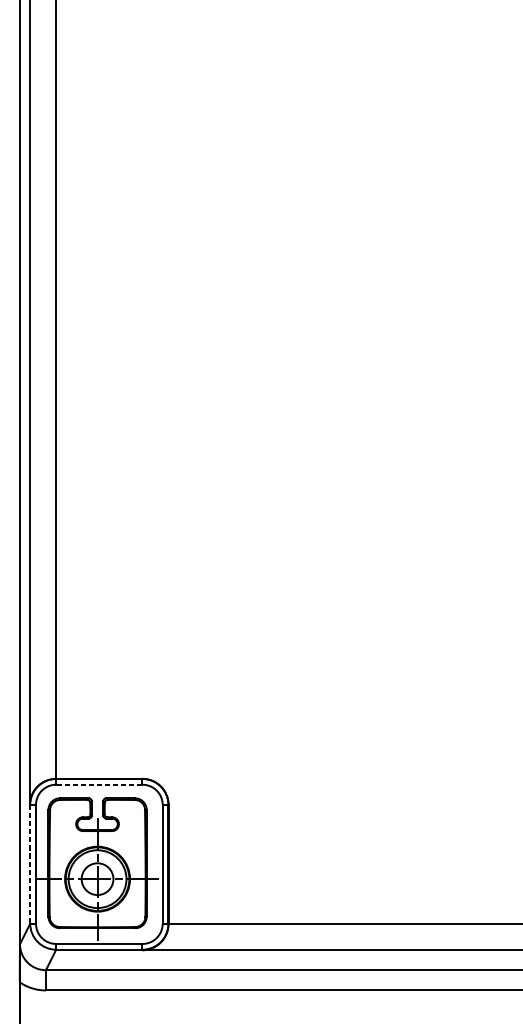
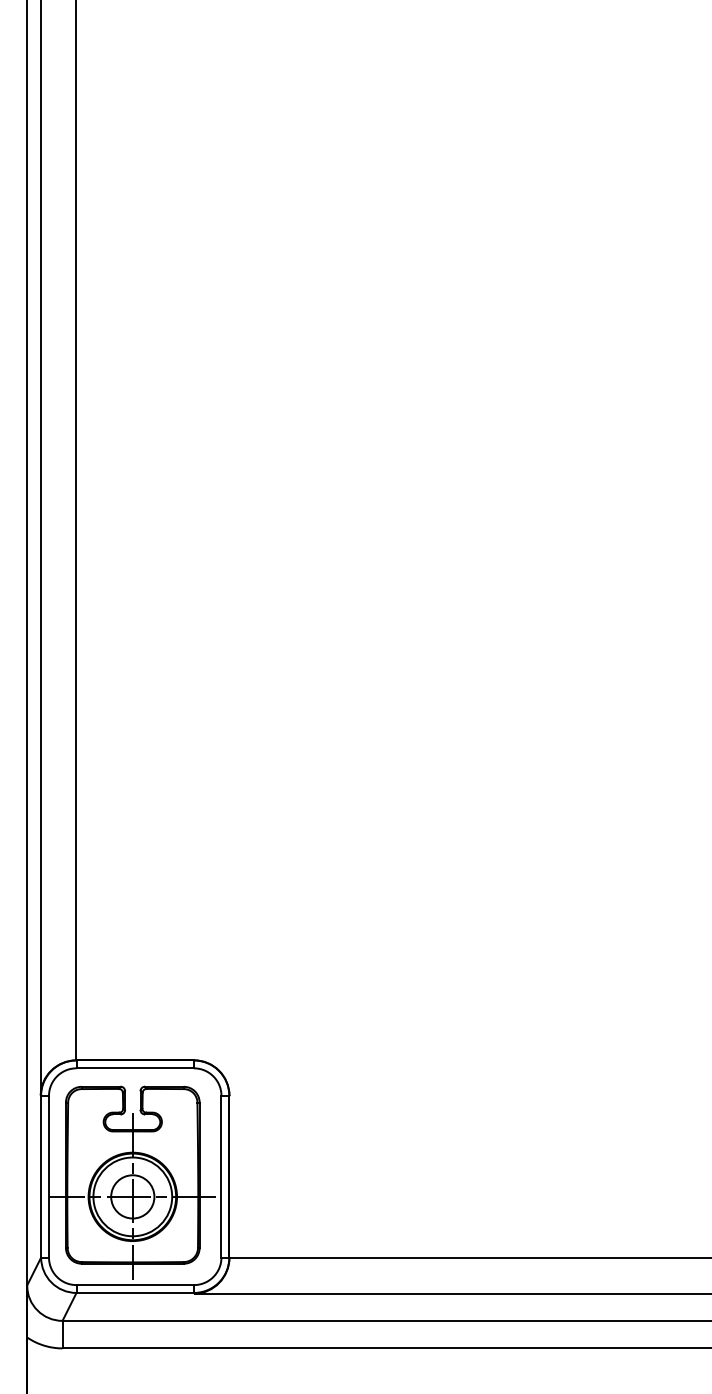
line: (99, 784) -> (135, 1068), dashed -> solid
line: (30, 864) -> (41, 1176), dashed -> solid

